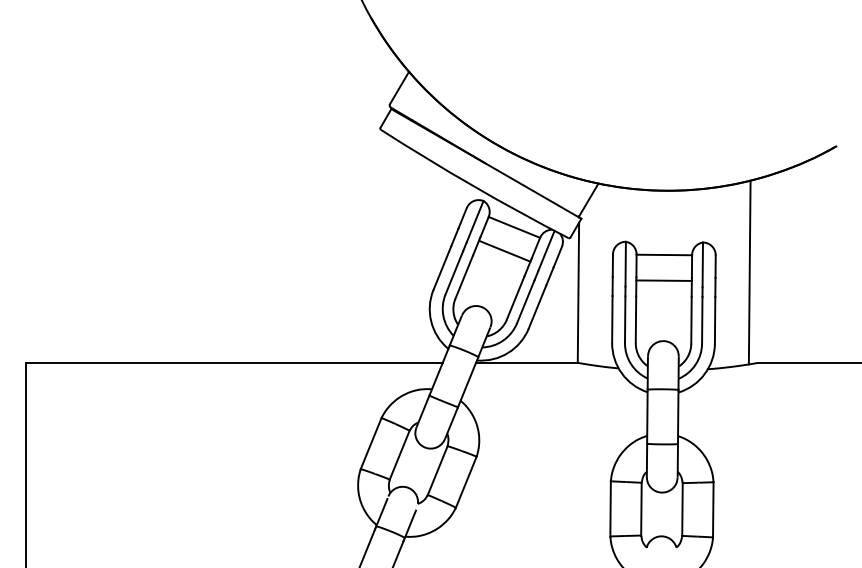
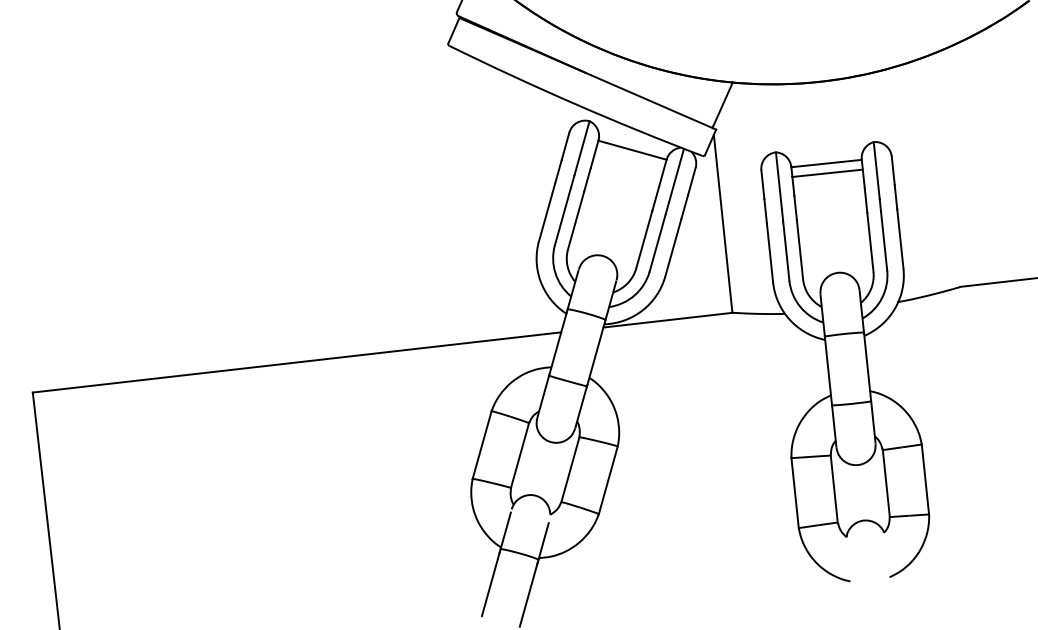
line: (504, 250) -> (623, 180), removed
line: (749, 272) -> (937, 173), removed
line: (663, 280) -> (826, 173), moved

